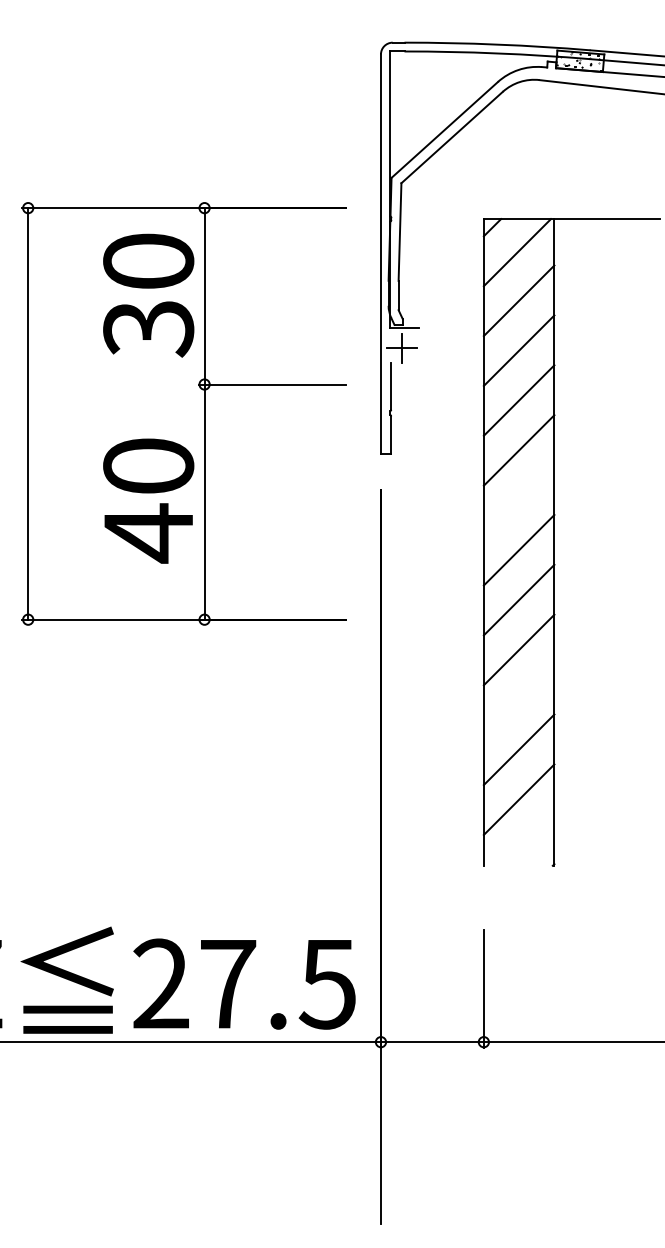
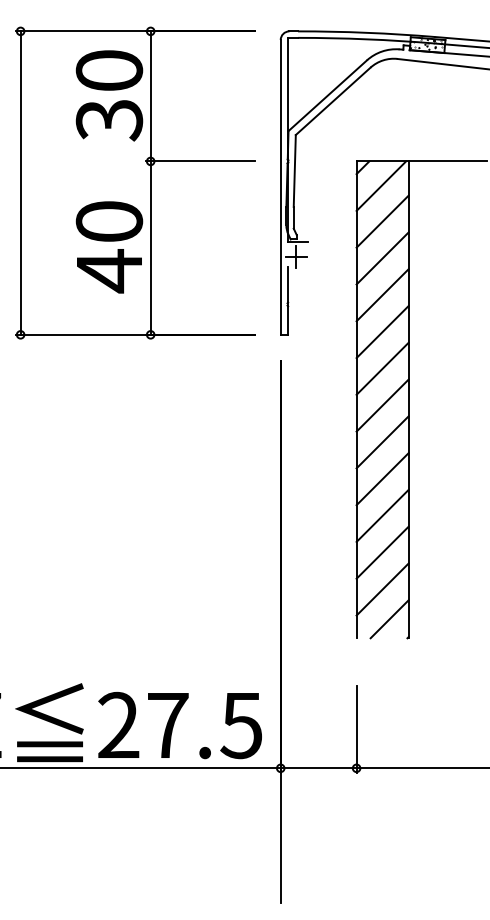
part: (183, 413) -> (135, 182), moved
line: (518, 499) -> (382, 368), added
line: (518, 699) -> (382, 515), added
line: (528, 840) -> (389, 619), added

